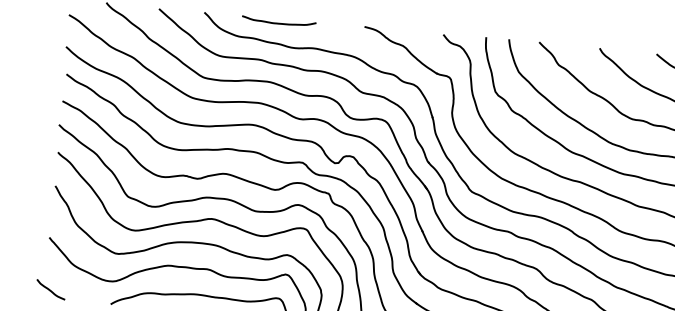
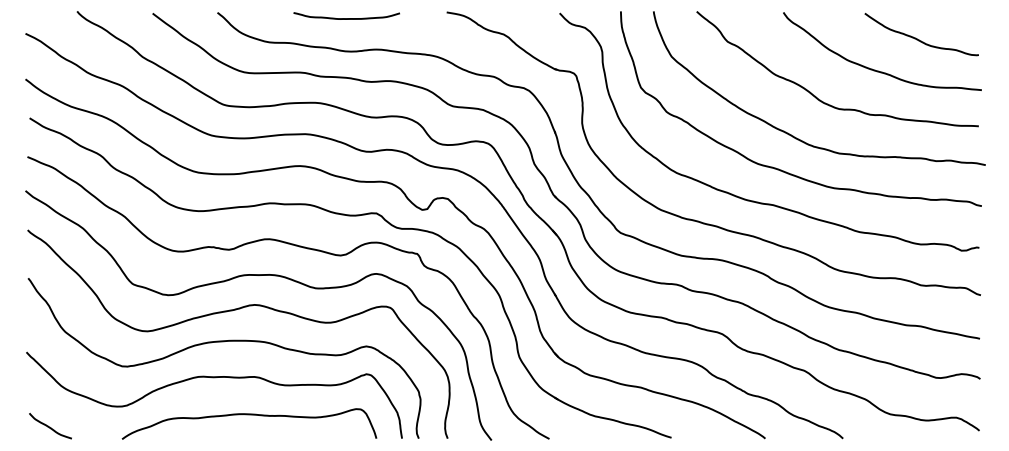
curve: (278, 23) -> (346, 18), moved
curve: (50, 289) -> (49, 426), moved

